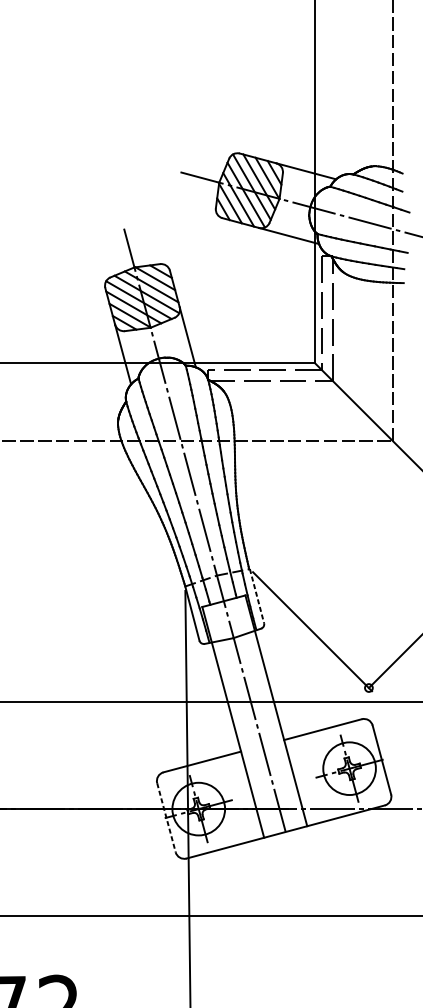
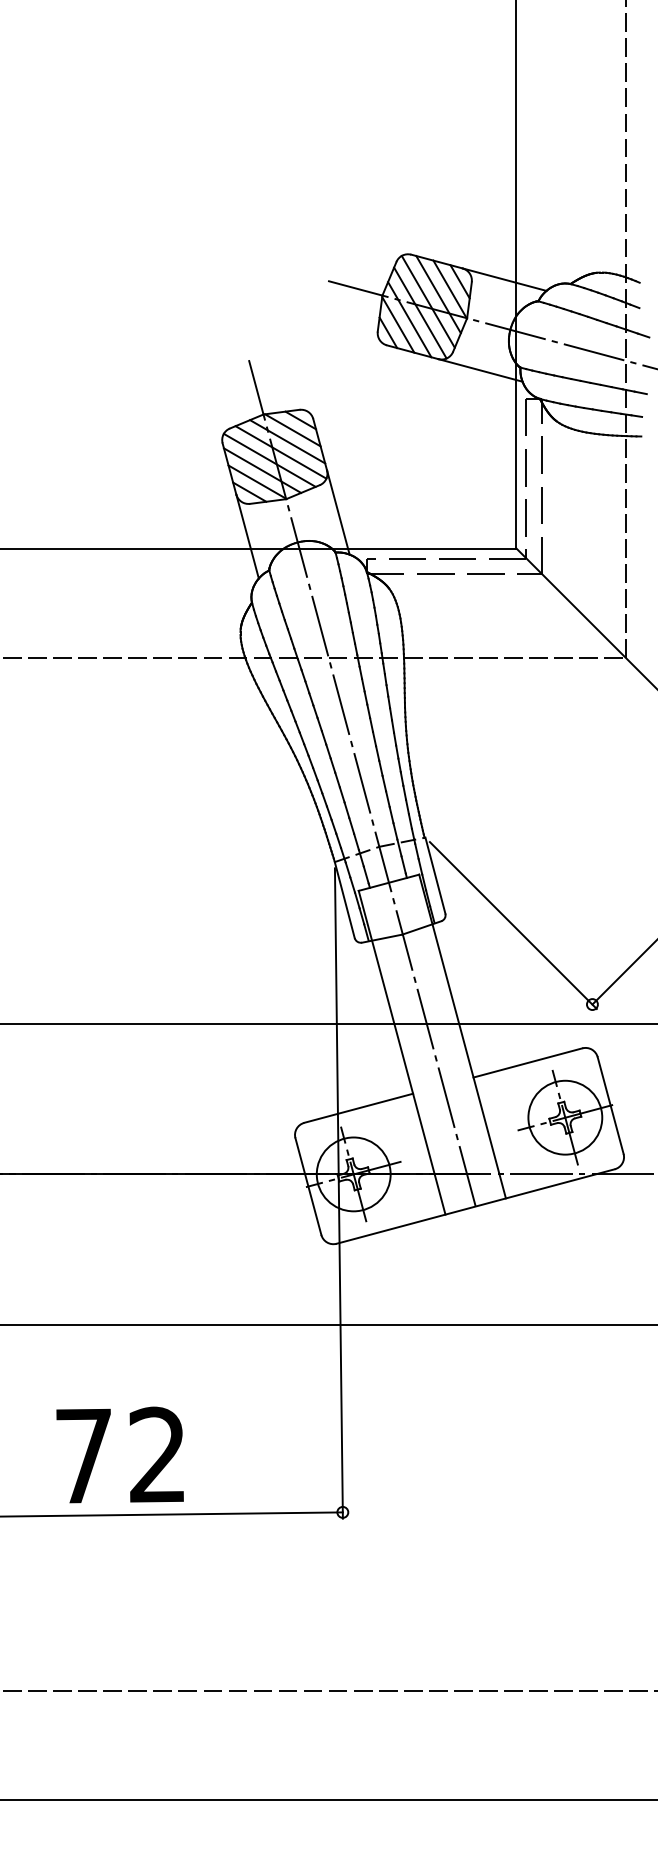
line: (257, 596) -> (435, 876), dashed -> solid
line: (166, 818) -> (308, 1187), dashed -> solid

